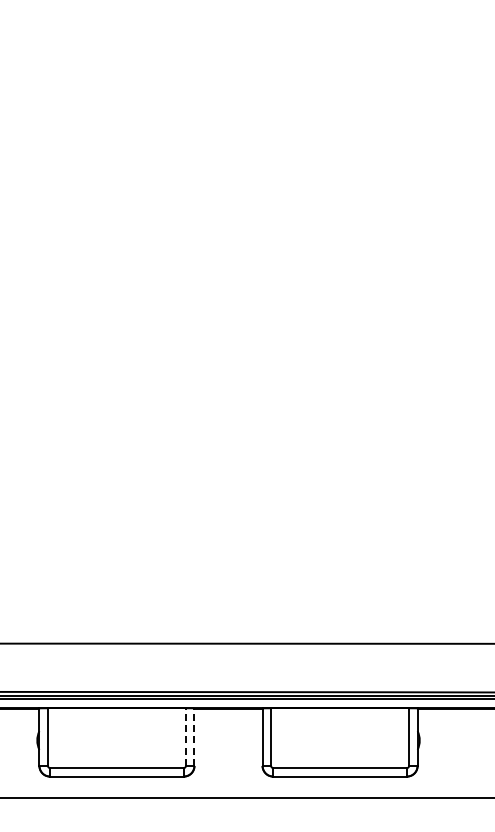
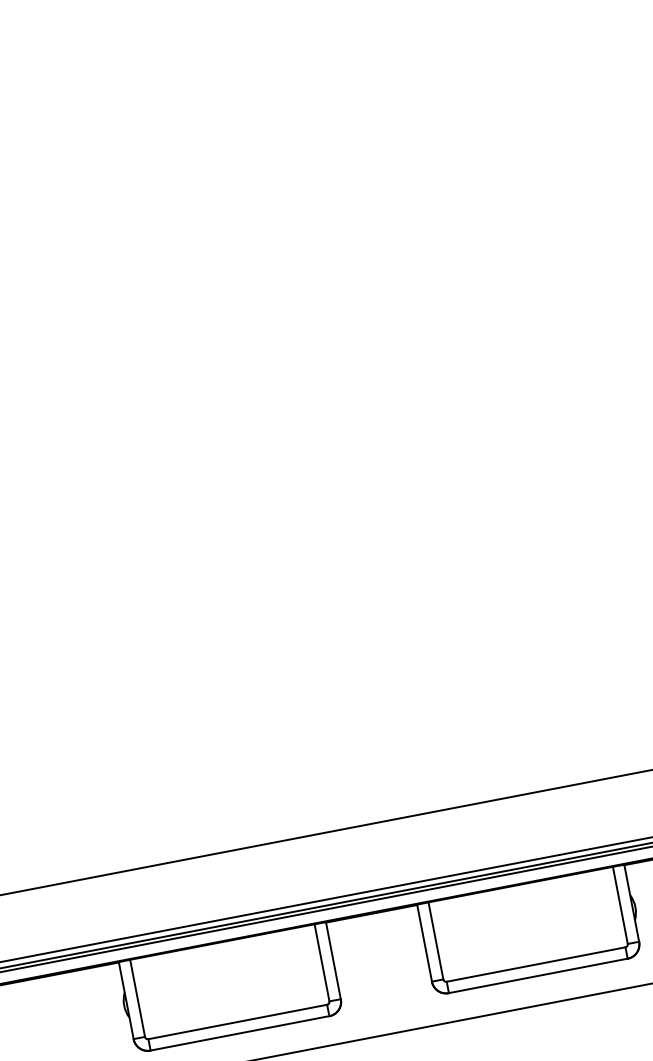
line: (185, 737) -> (321, 963), dashed -> solid
line: (194, 737) -> (333, 961), dashed -> solid

